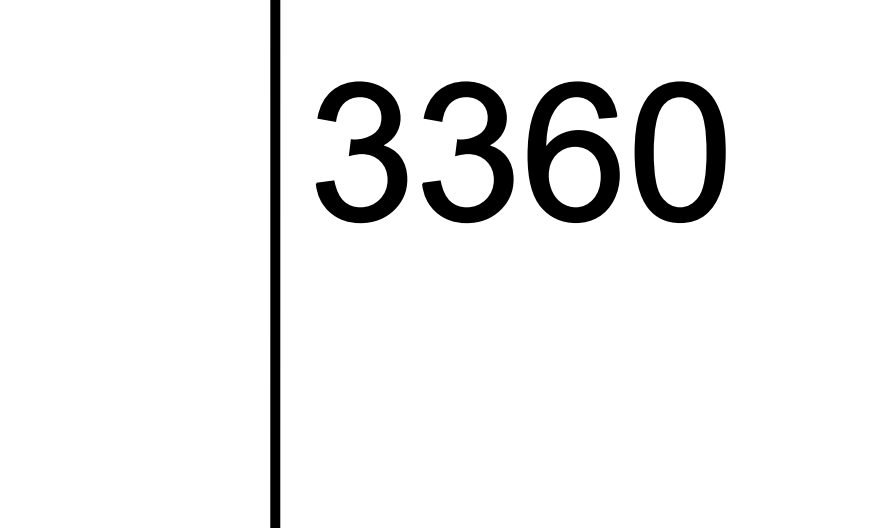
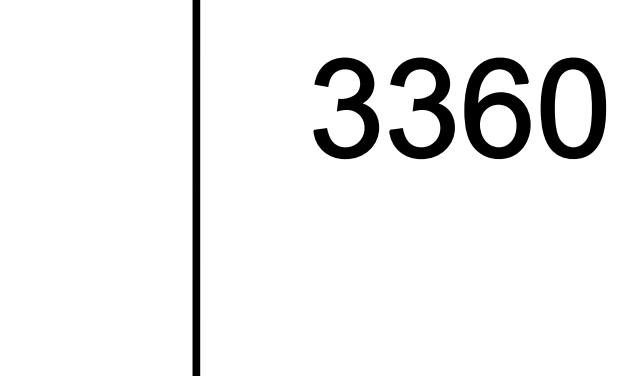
part: (527, 152) -> (464, 108), moved

